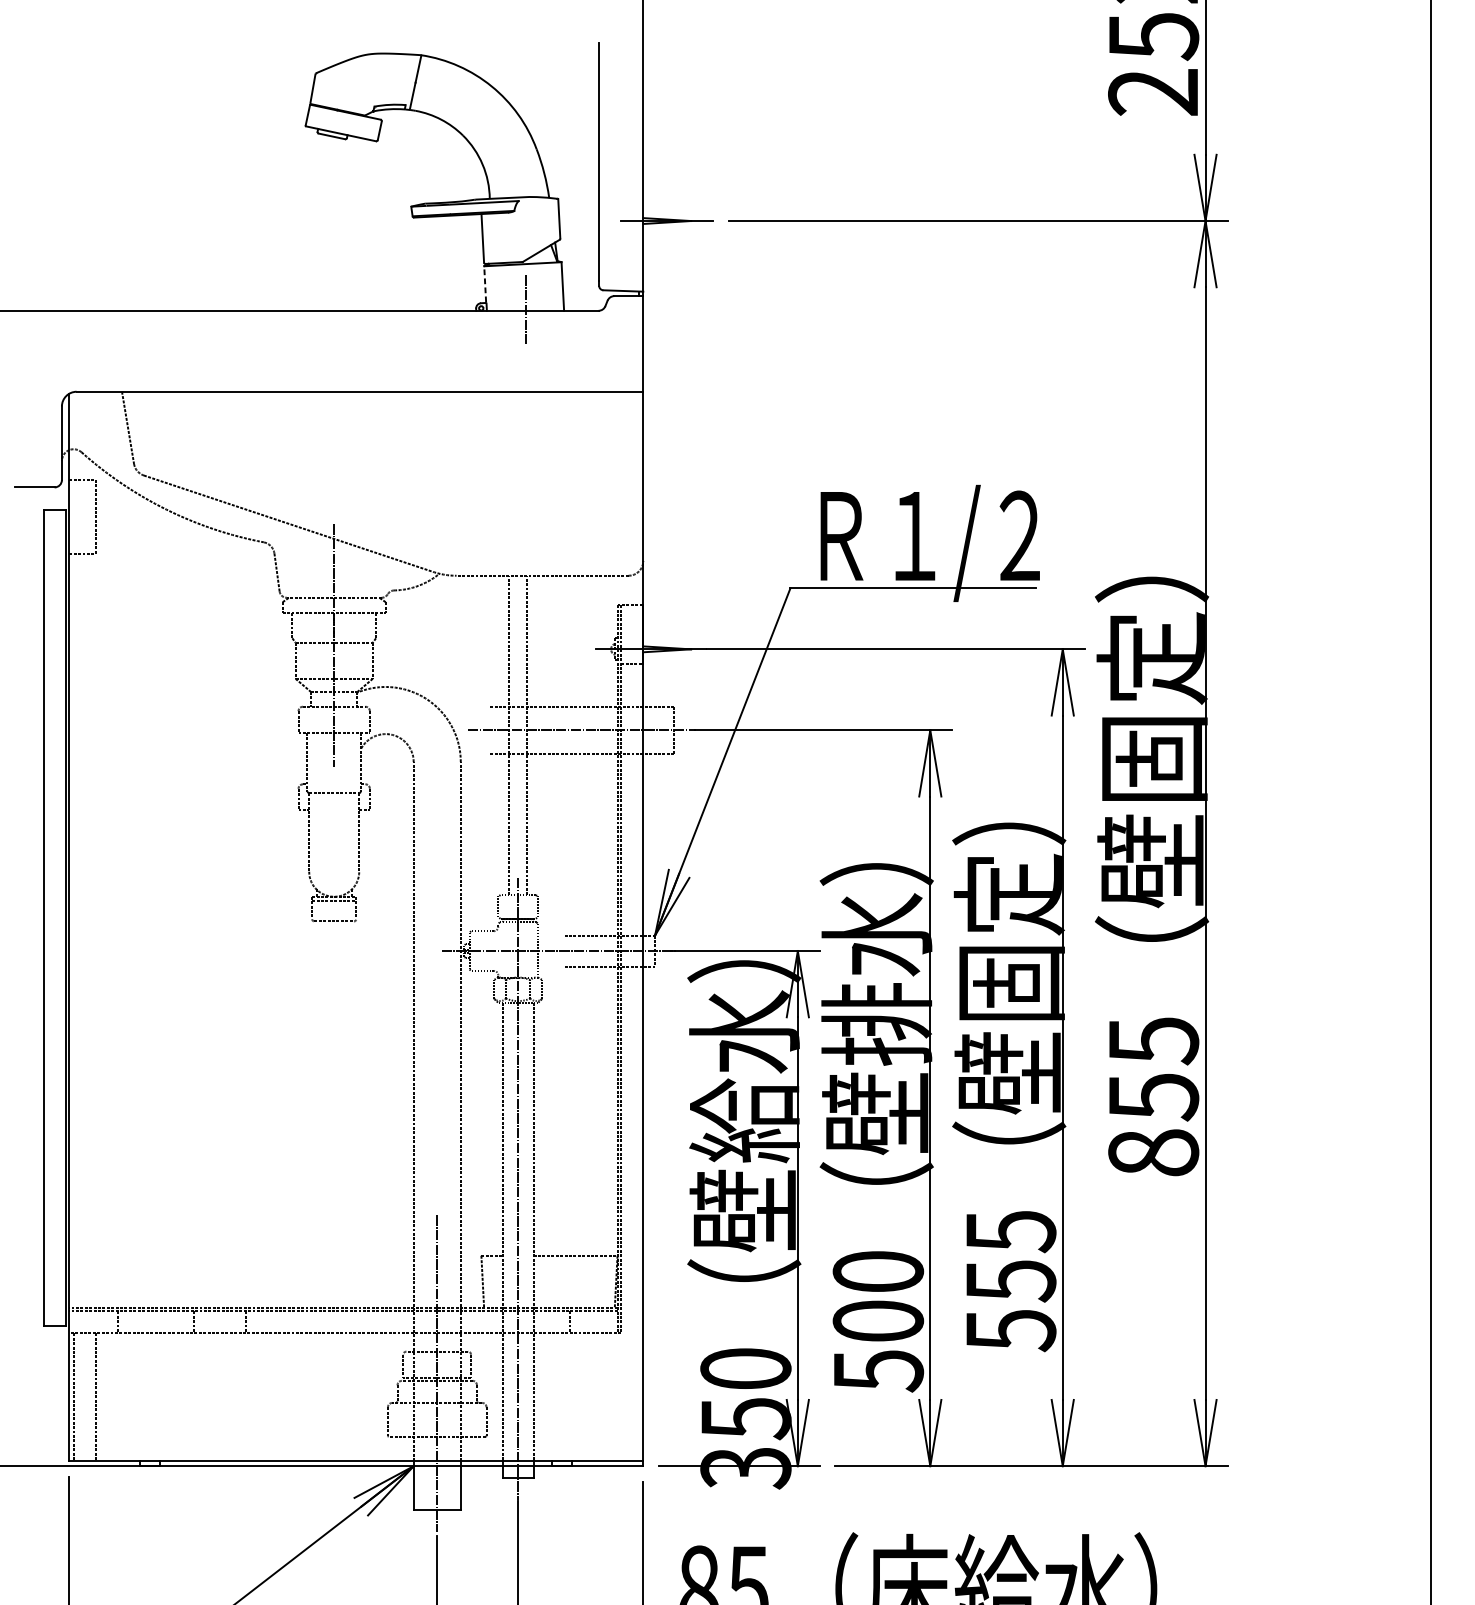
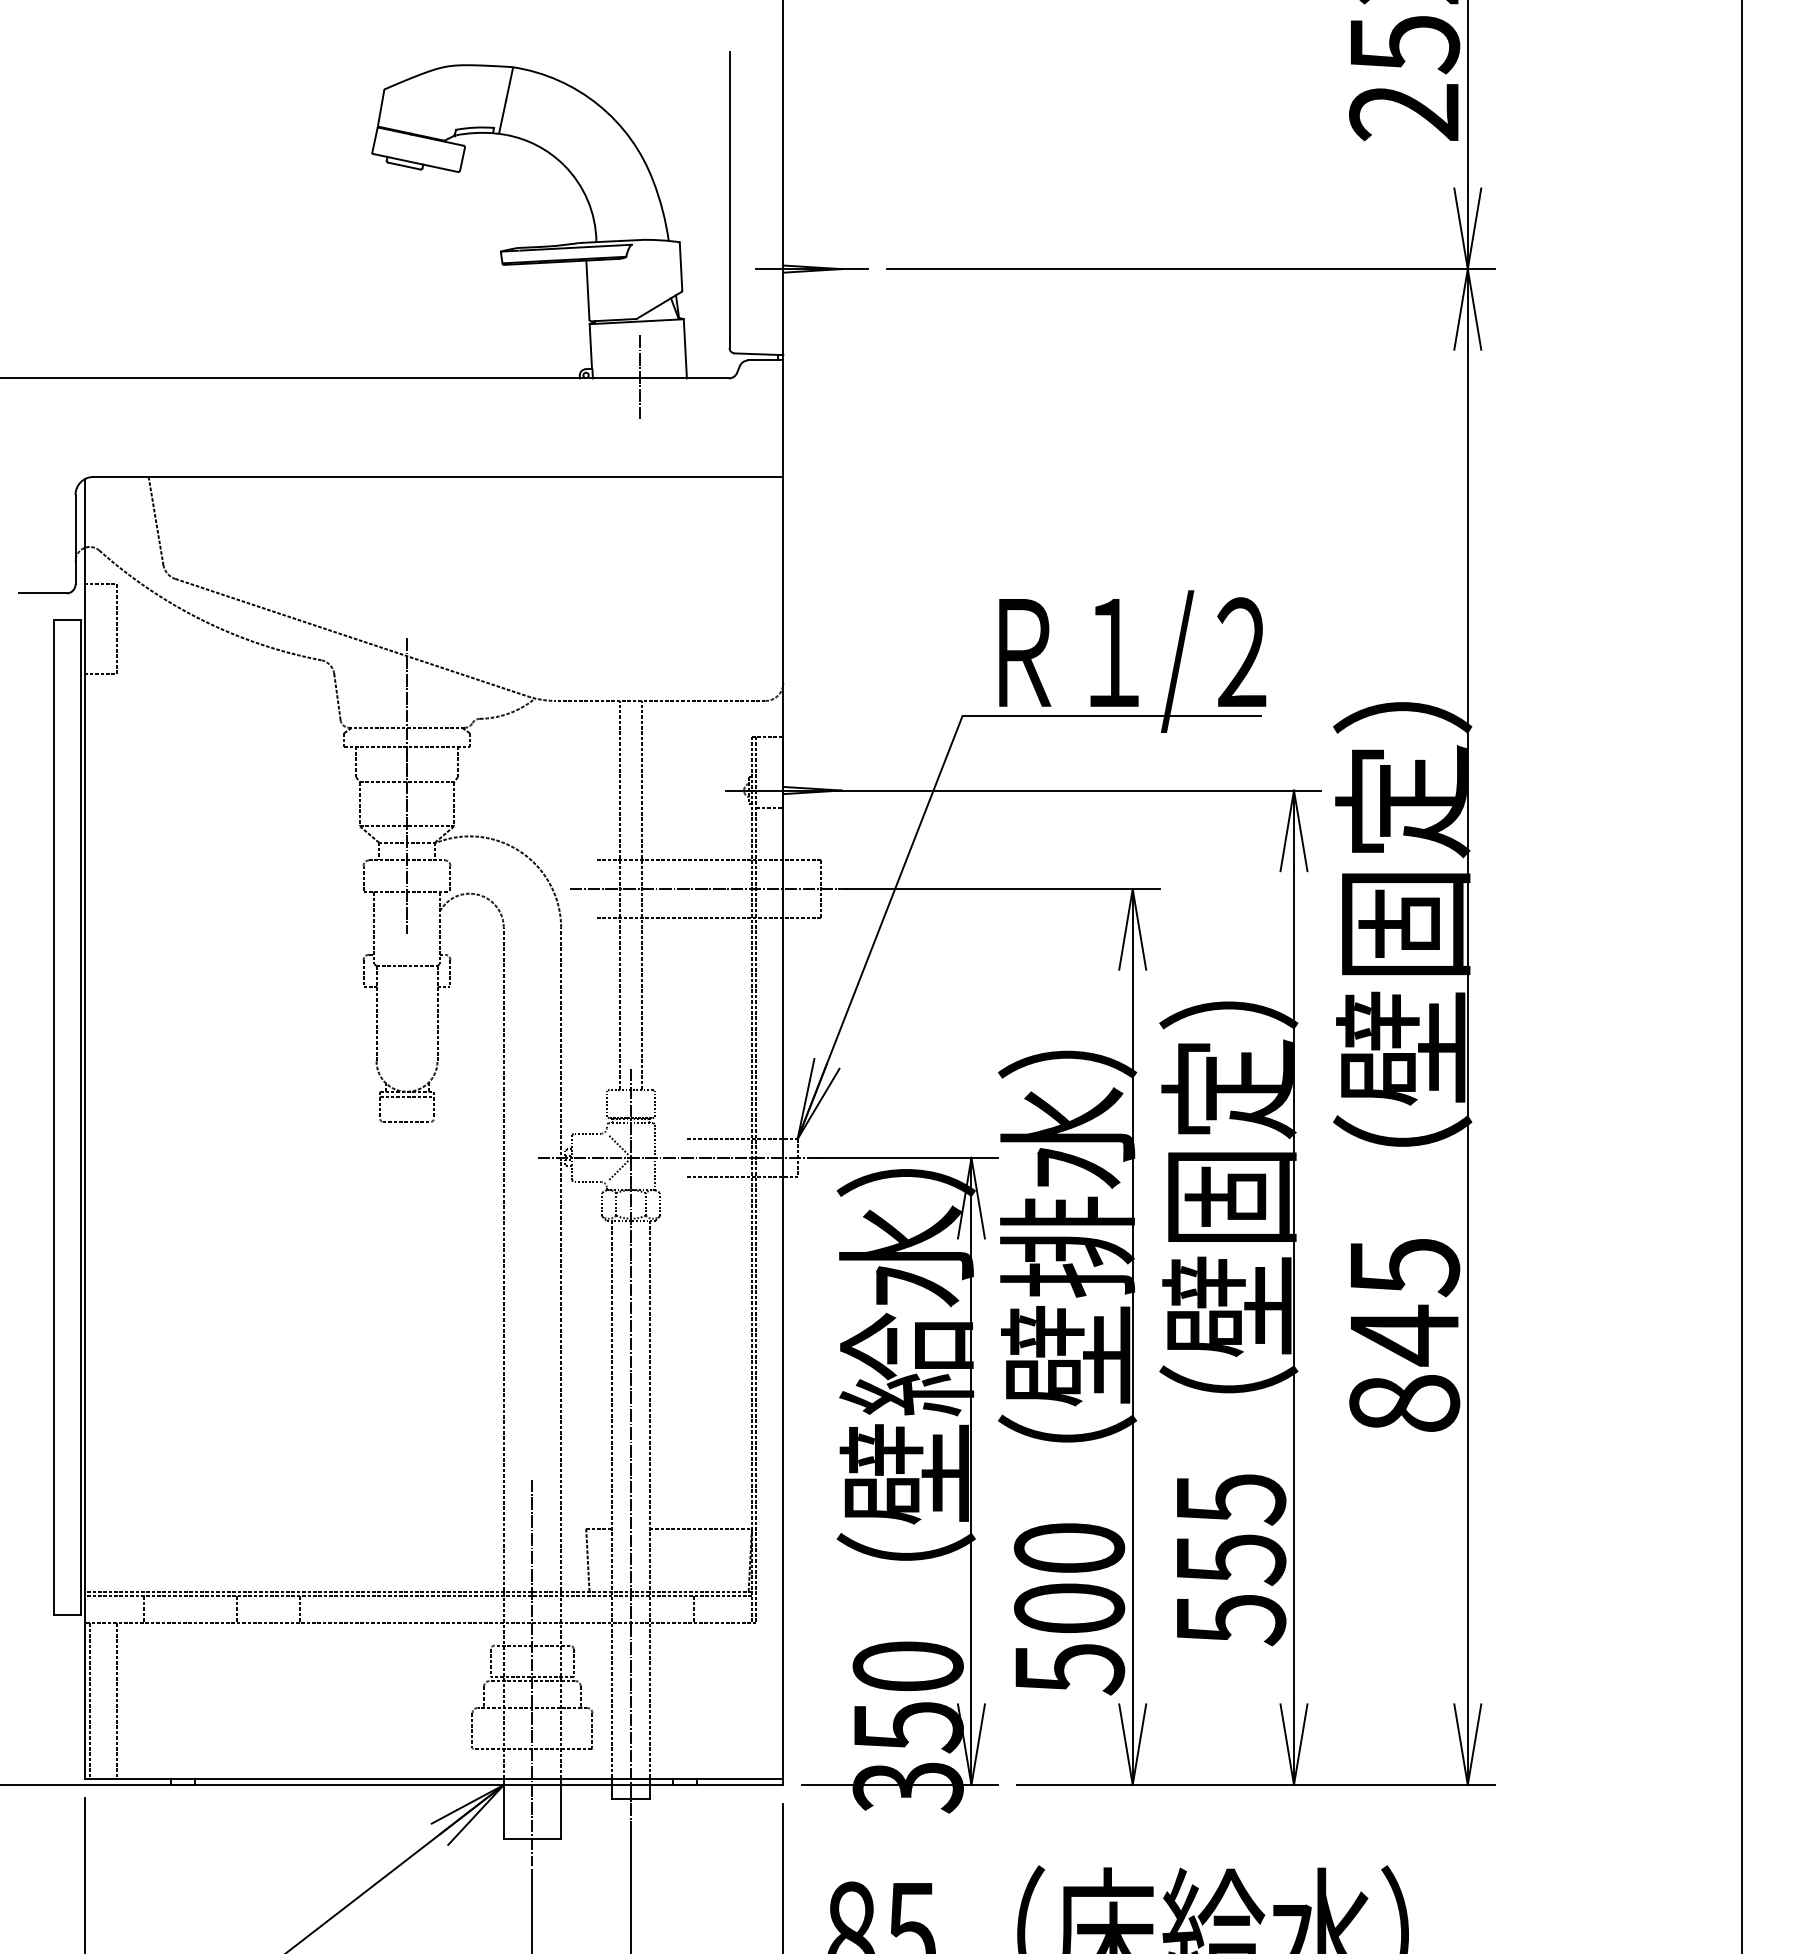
line: (484, 284) -> (590, 346), dashed -> solid
line: (507, 940) -> (618, 1145), added
line: (507, 960) -> (618, 1169), added
text: (1154, 1096) -> (1405, 1335), 855 -> 845

